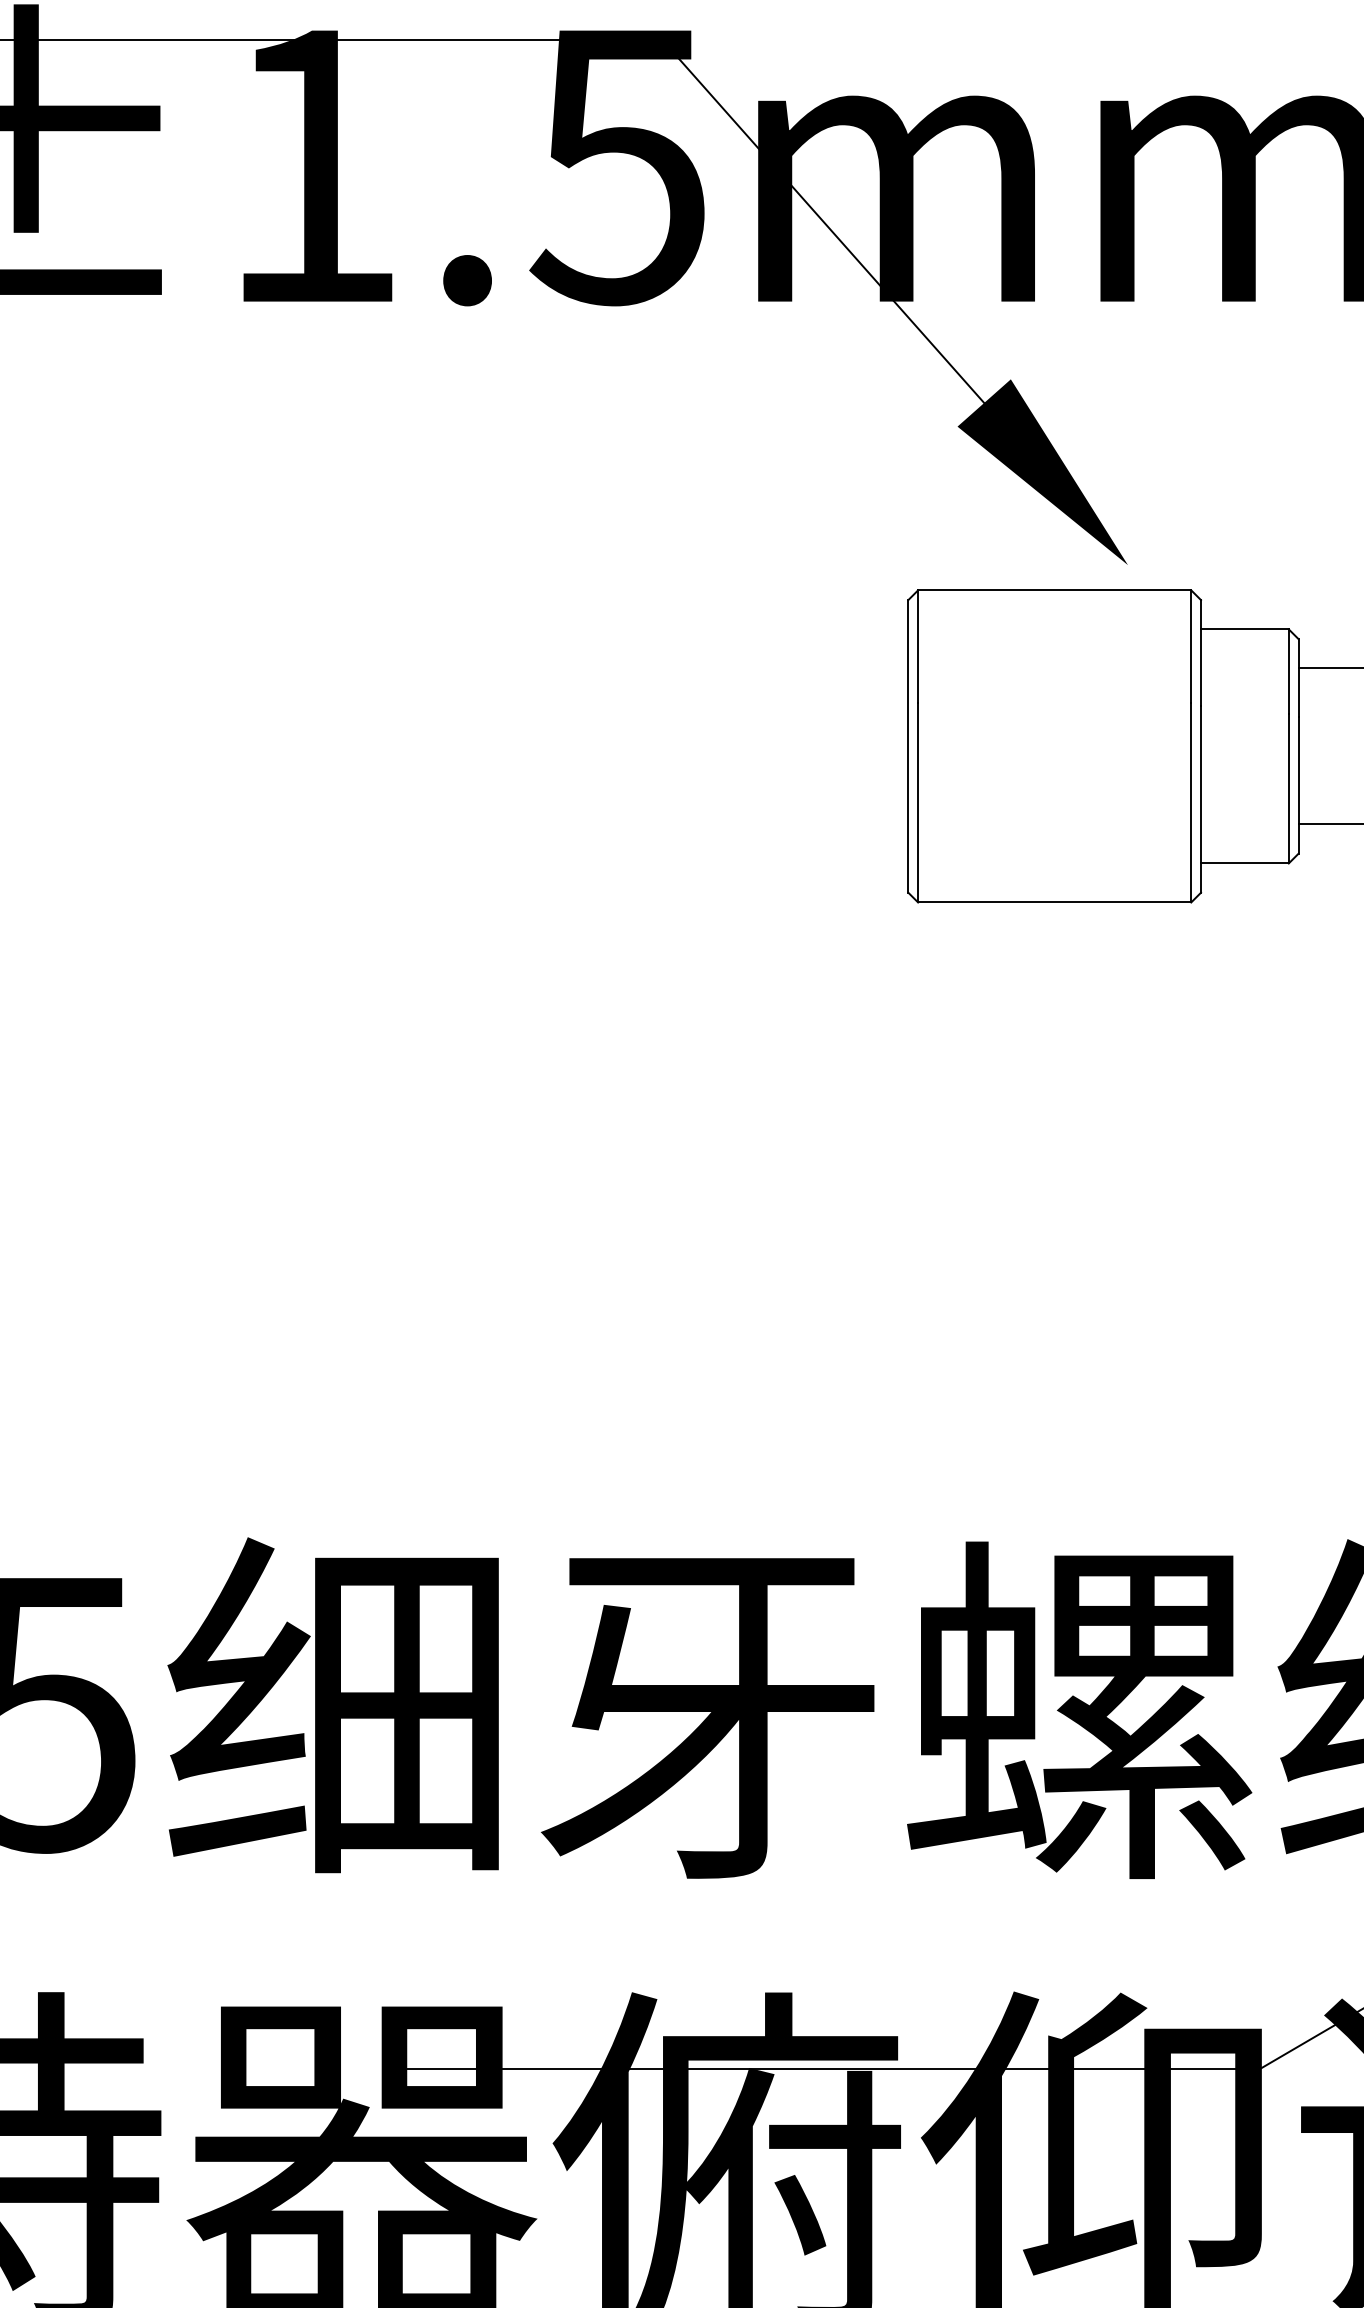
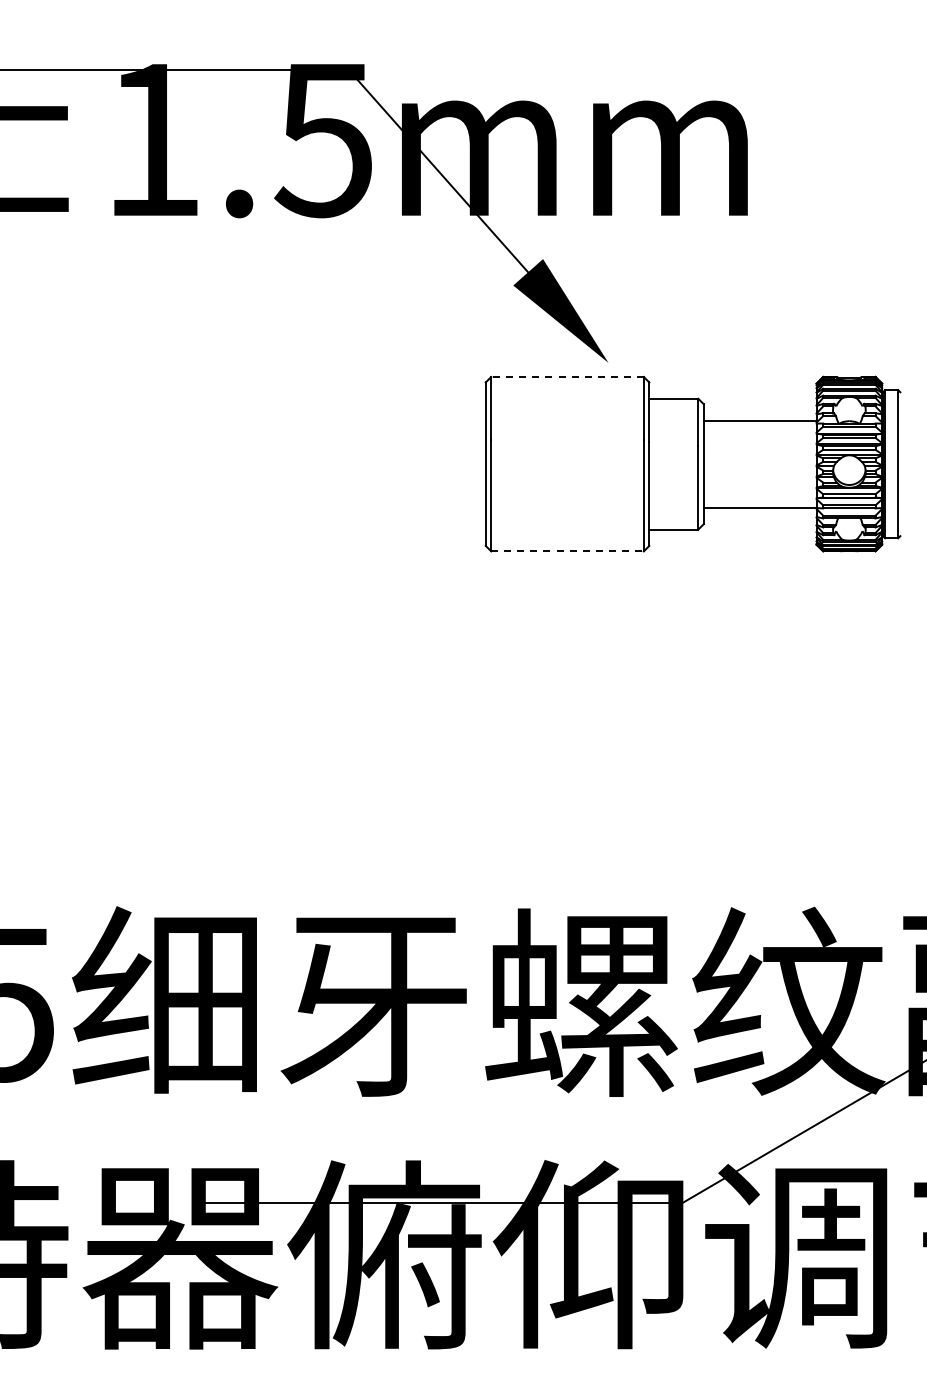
line: (1054, 589) -> (567, 376), solid -> dashed
line: (1056, 902) -> (568, 551), solid -> dashed

